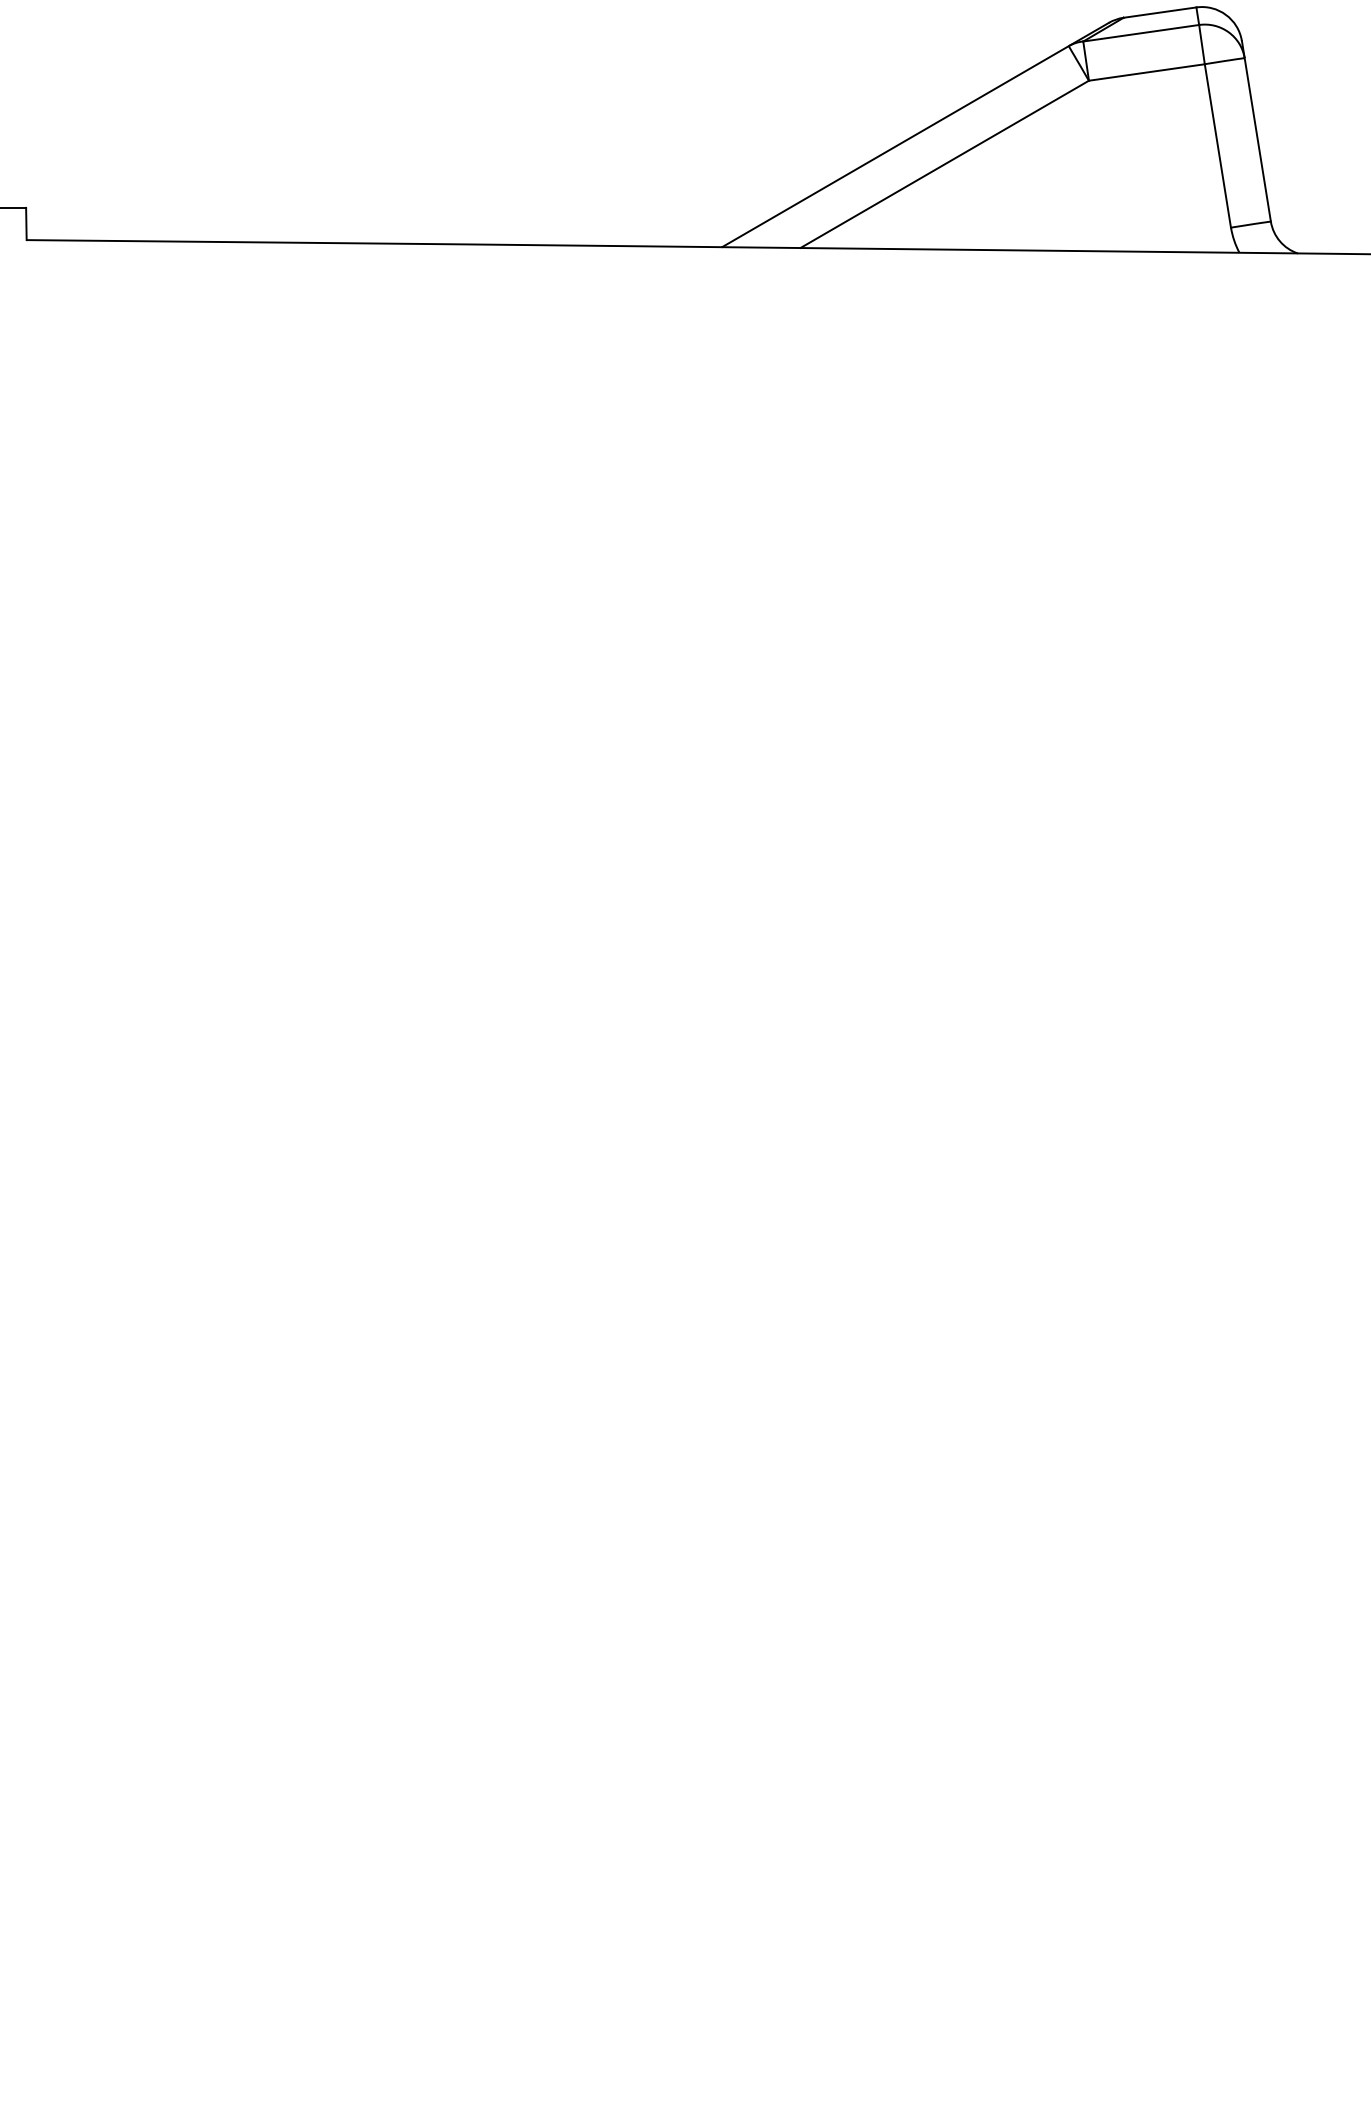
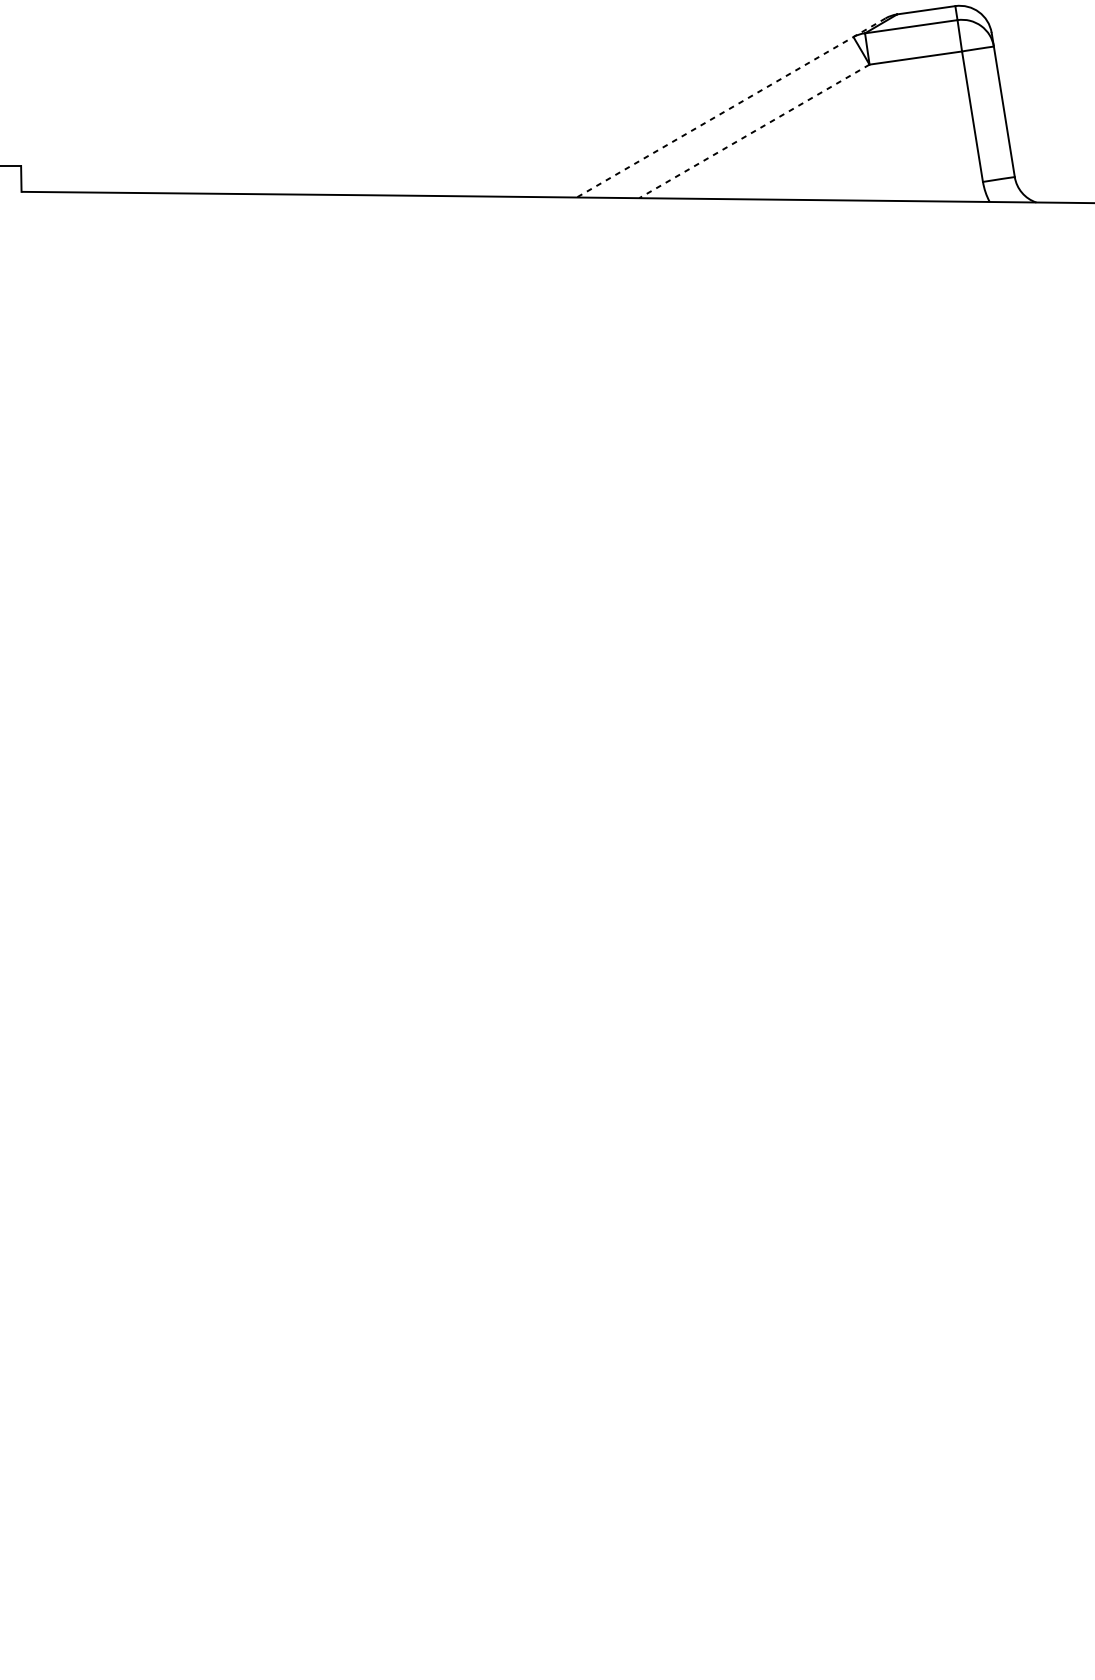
line: (915, 134) -> (731, 107), solid -> dashed
line: (944, 164) -> (754, 131), solid -> dashed

